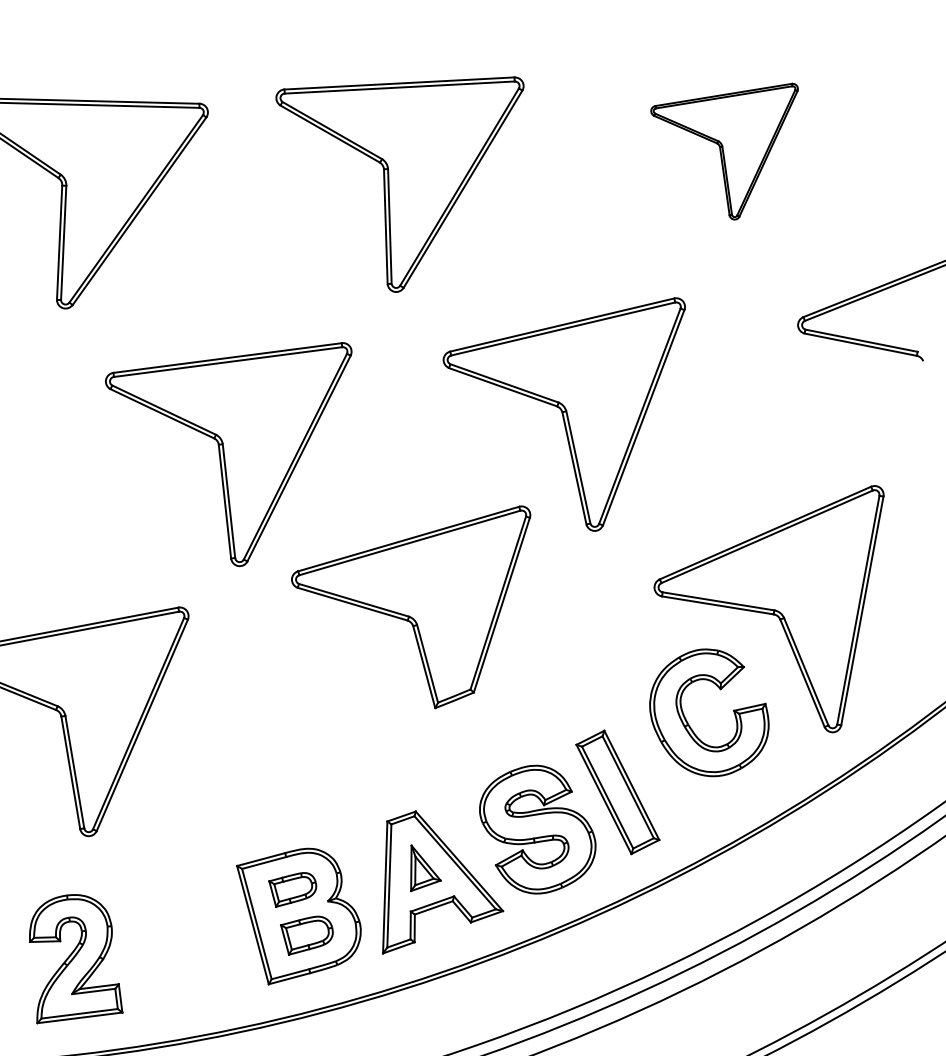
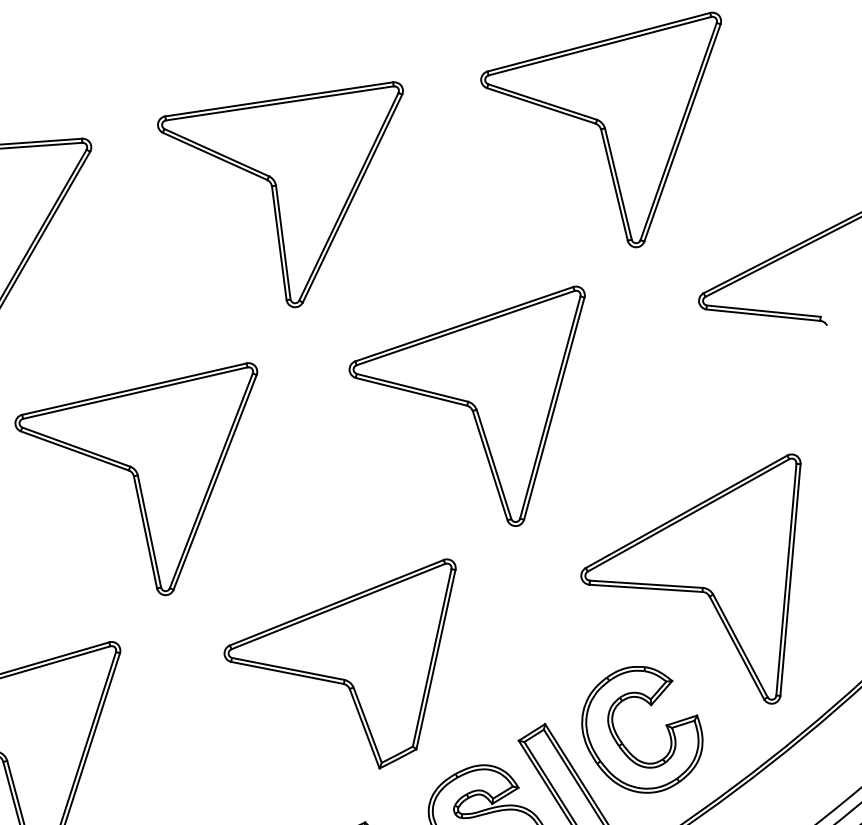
part: (724, 151) -> (609, 135), size x1.67
part: (411, 607) -> (346, 670), moved
part: (688, 722) -> (622, 741), moved

